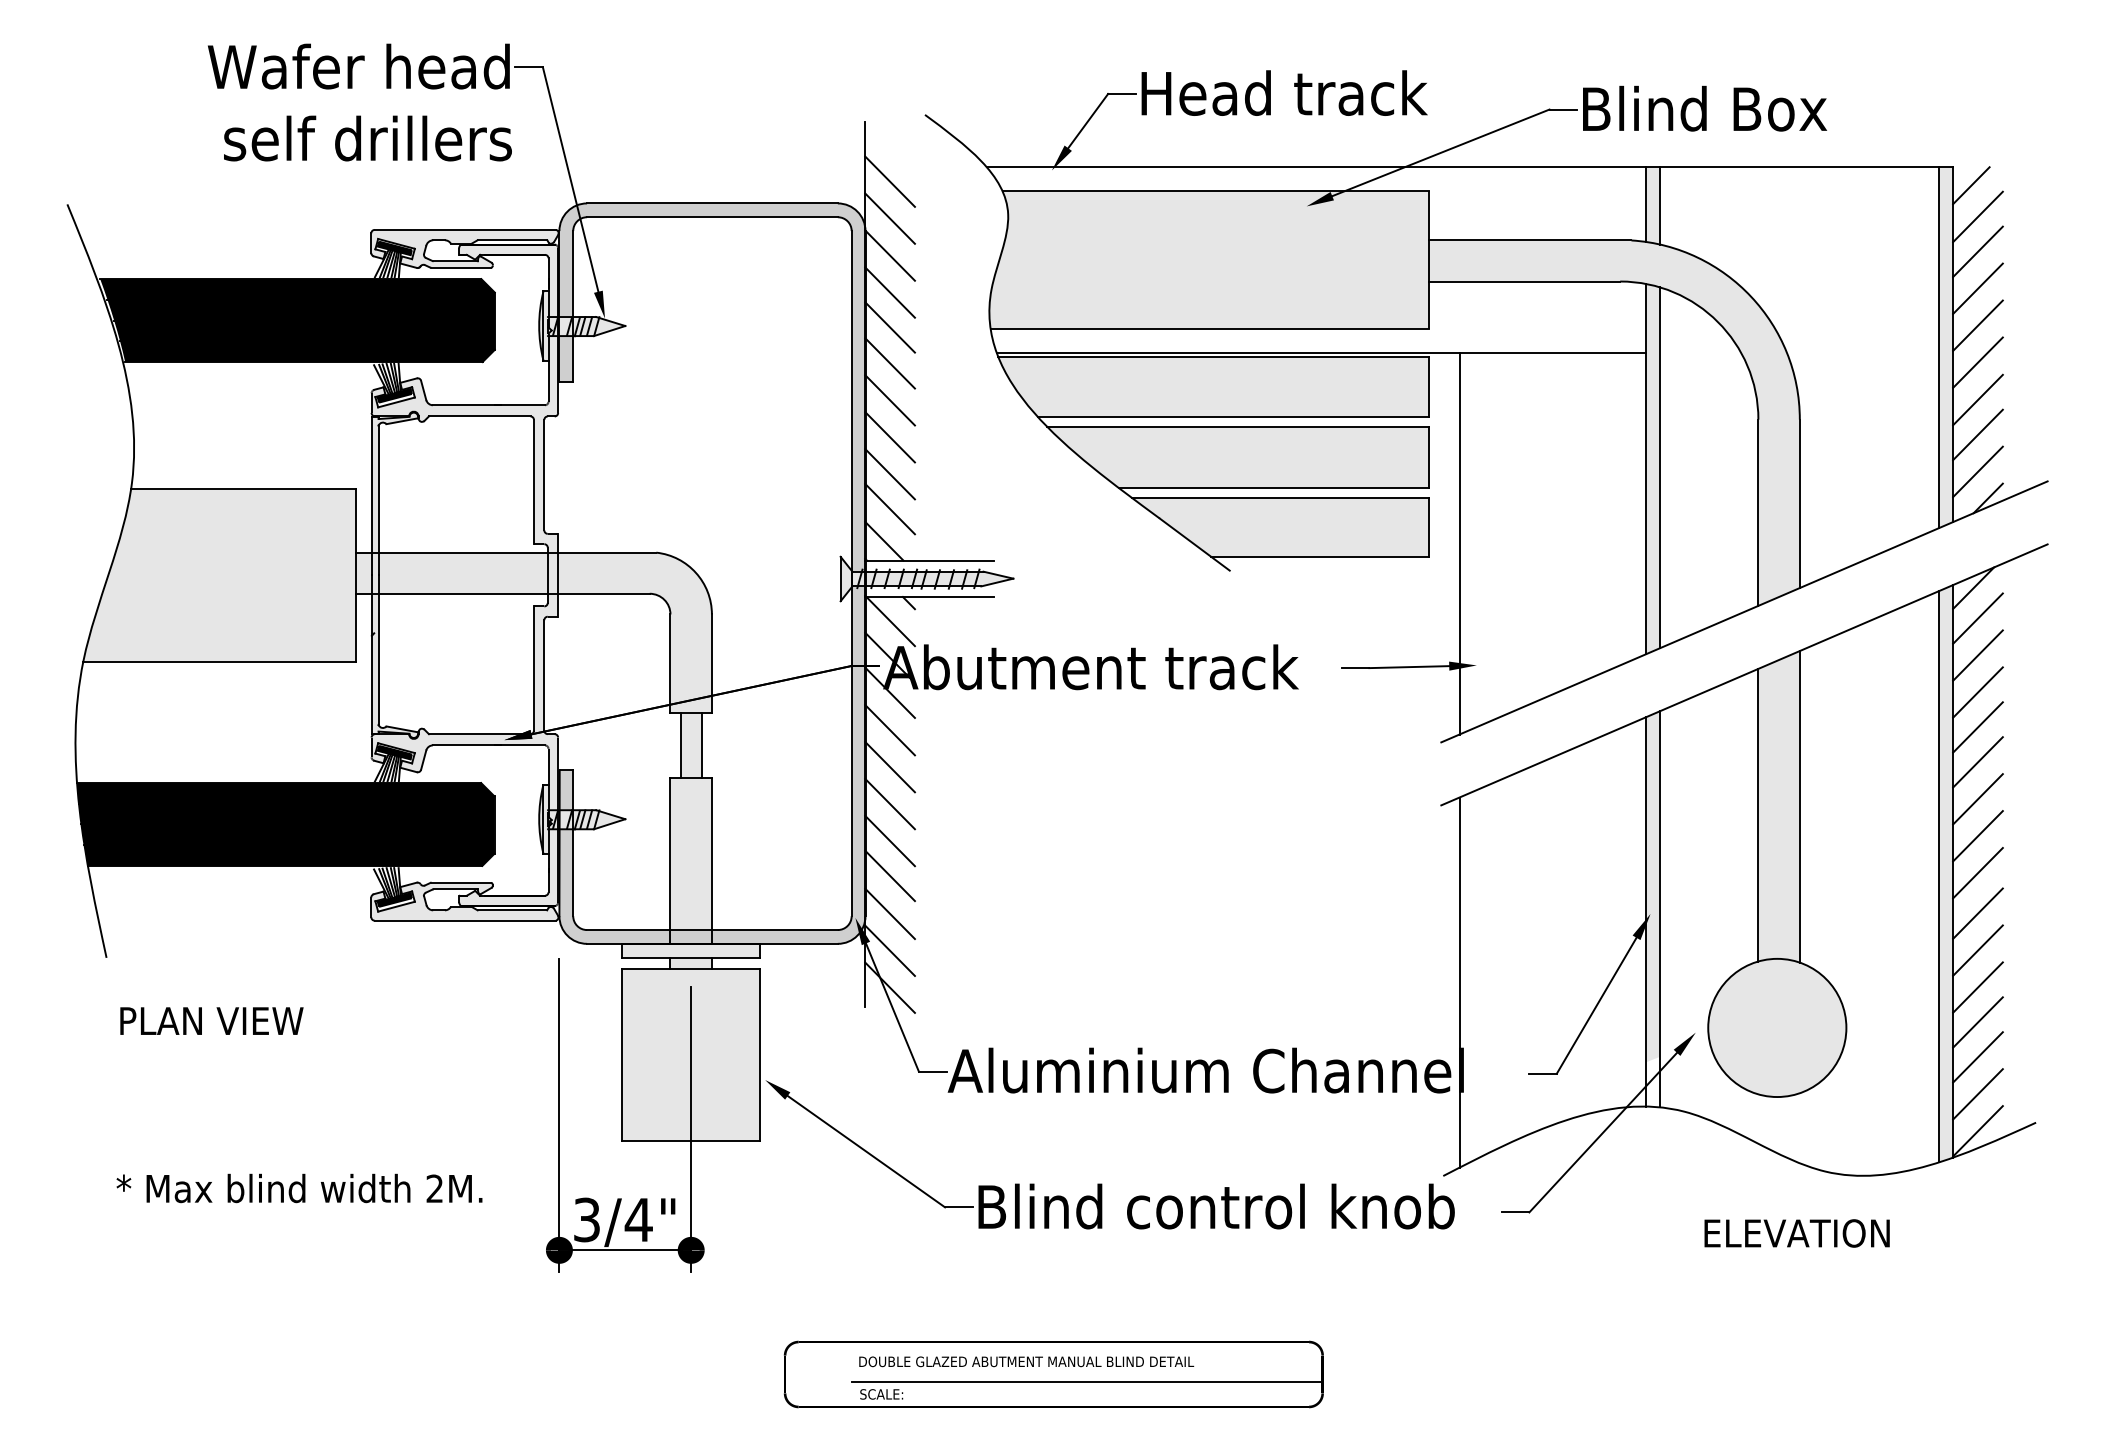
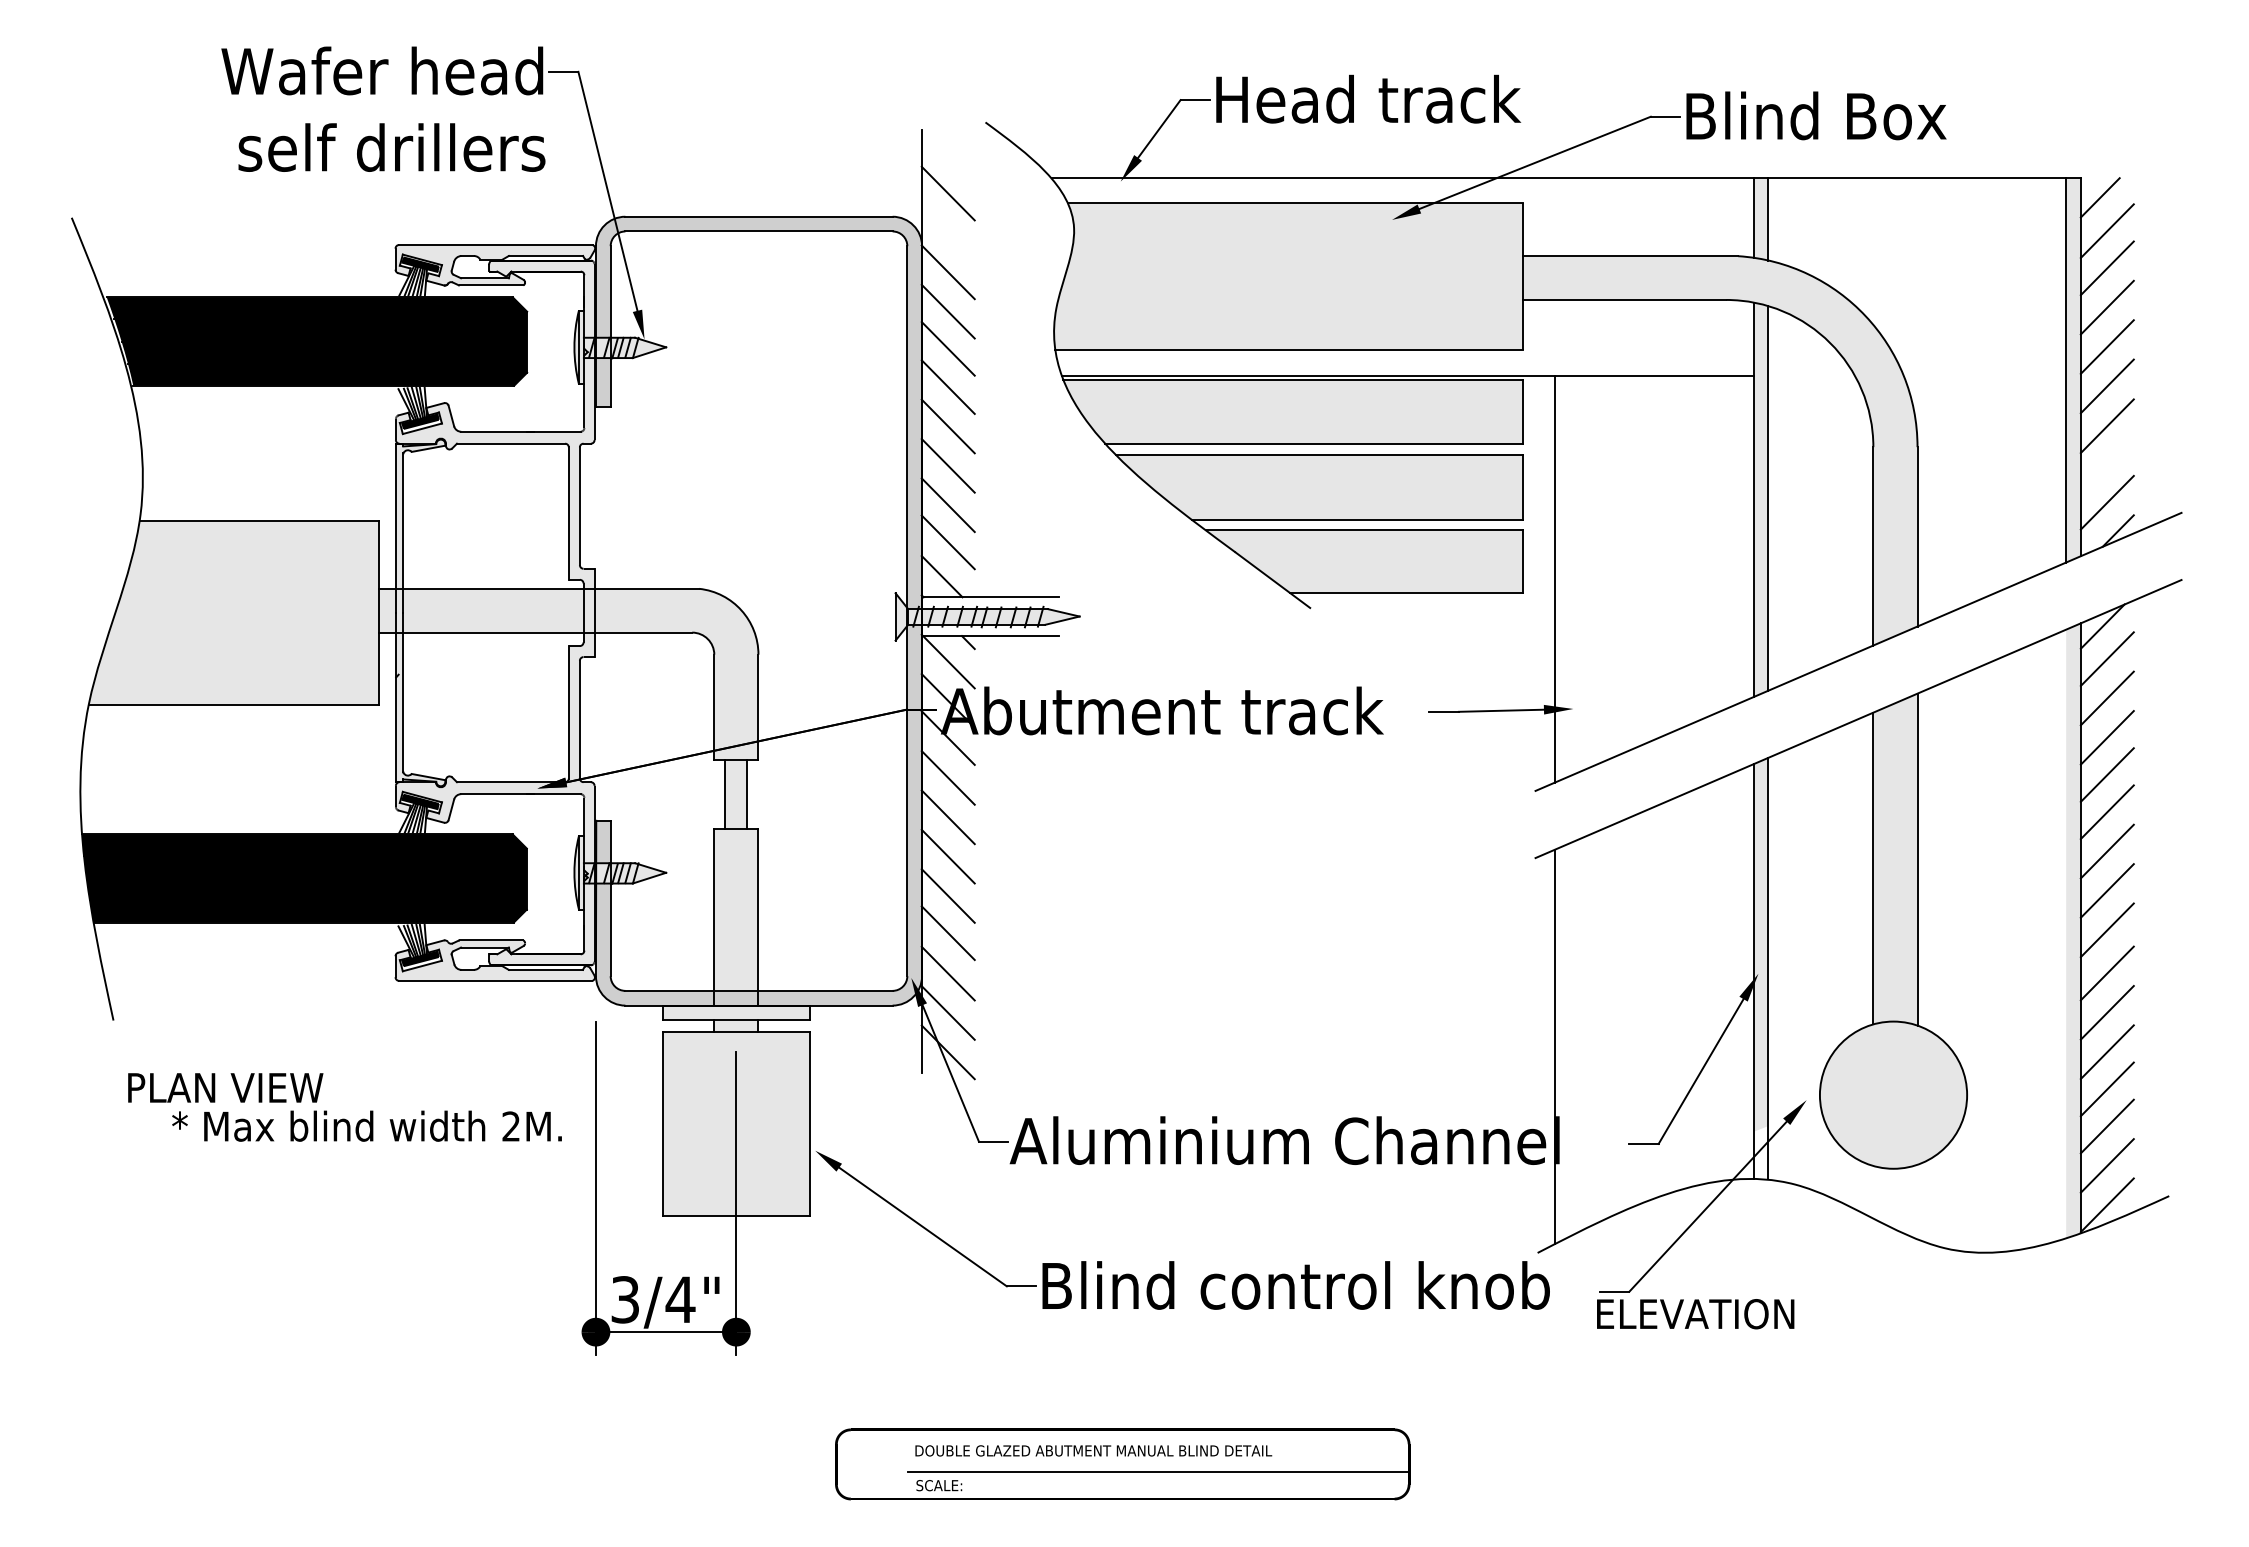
line: (889, 218) -> (947, 232), removed
line: (1977, 435) -> (2106, 463), removed
line: (1939, 876) -> (2066, 933), removed
text: (298, 1187) -> (366, 1125), moved
text: (1796, 1233) -> (1695, 1314), moved

